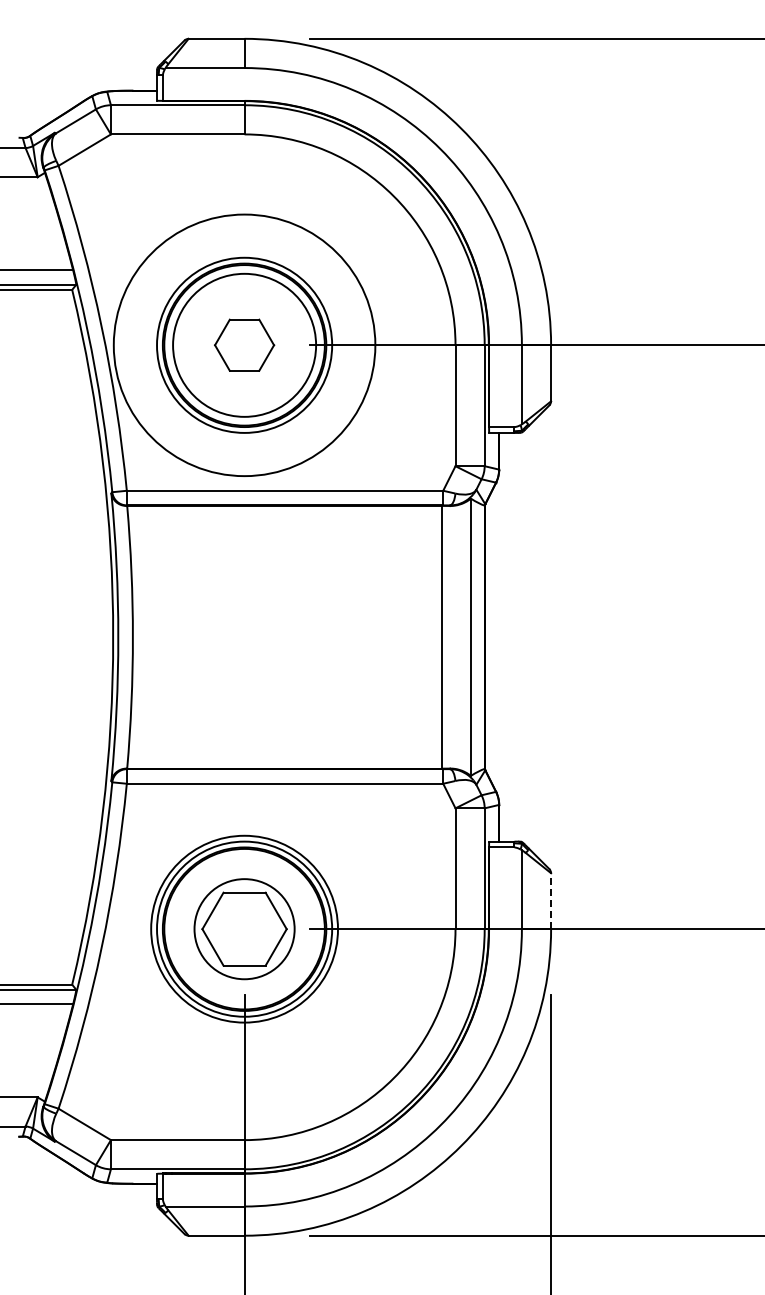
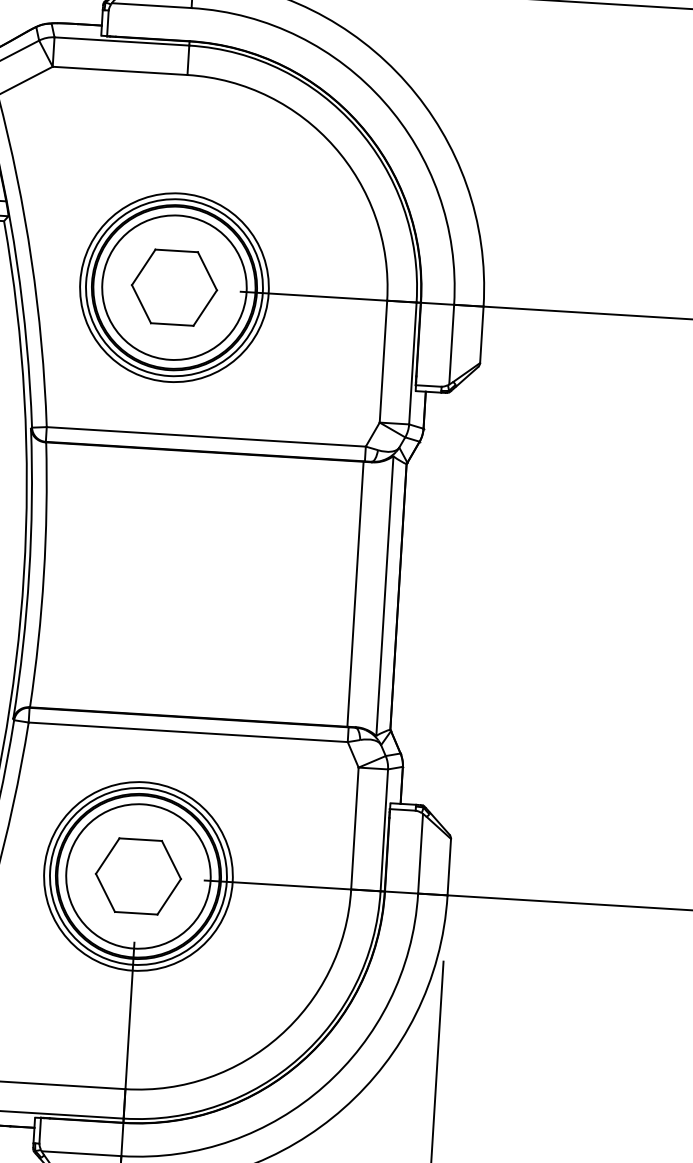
circle: (244, 344) -> (174, 286), size x0.71
part: (244, 344) -> (174, 286), size x1.43
line: (551, 901) -> (449, 867), dashed -> solid
circle: (244, 928) -> (138, 875), size x1.43

